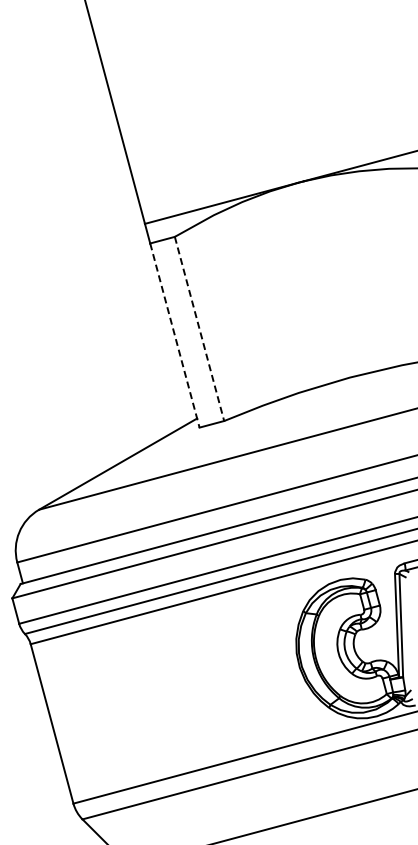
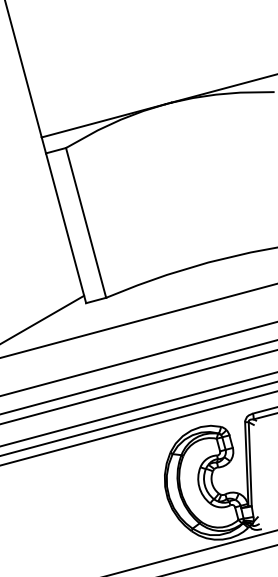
line: (199, 329) -> (86, 223), dashed -> solid
line: (175, 336) -> (66, 229), dashed -> solid

